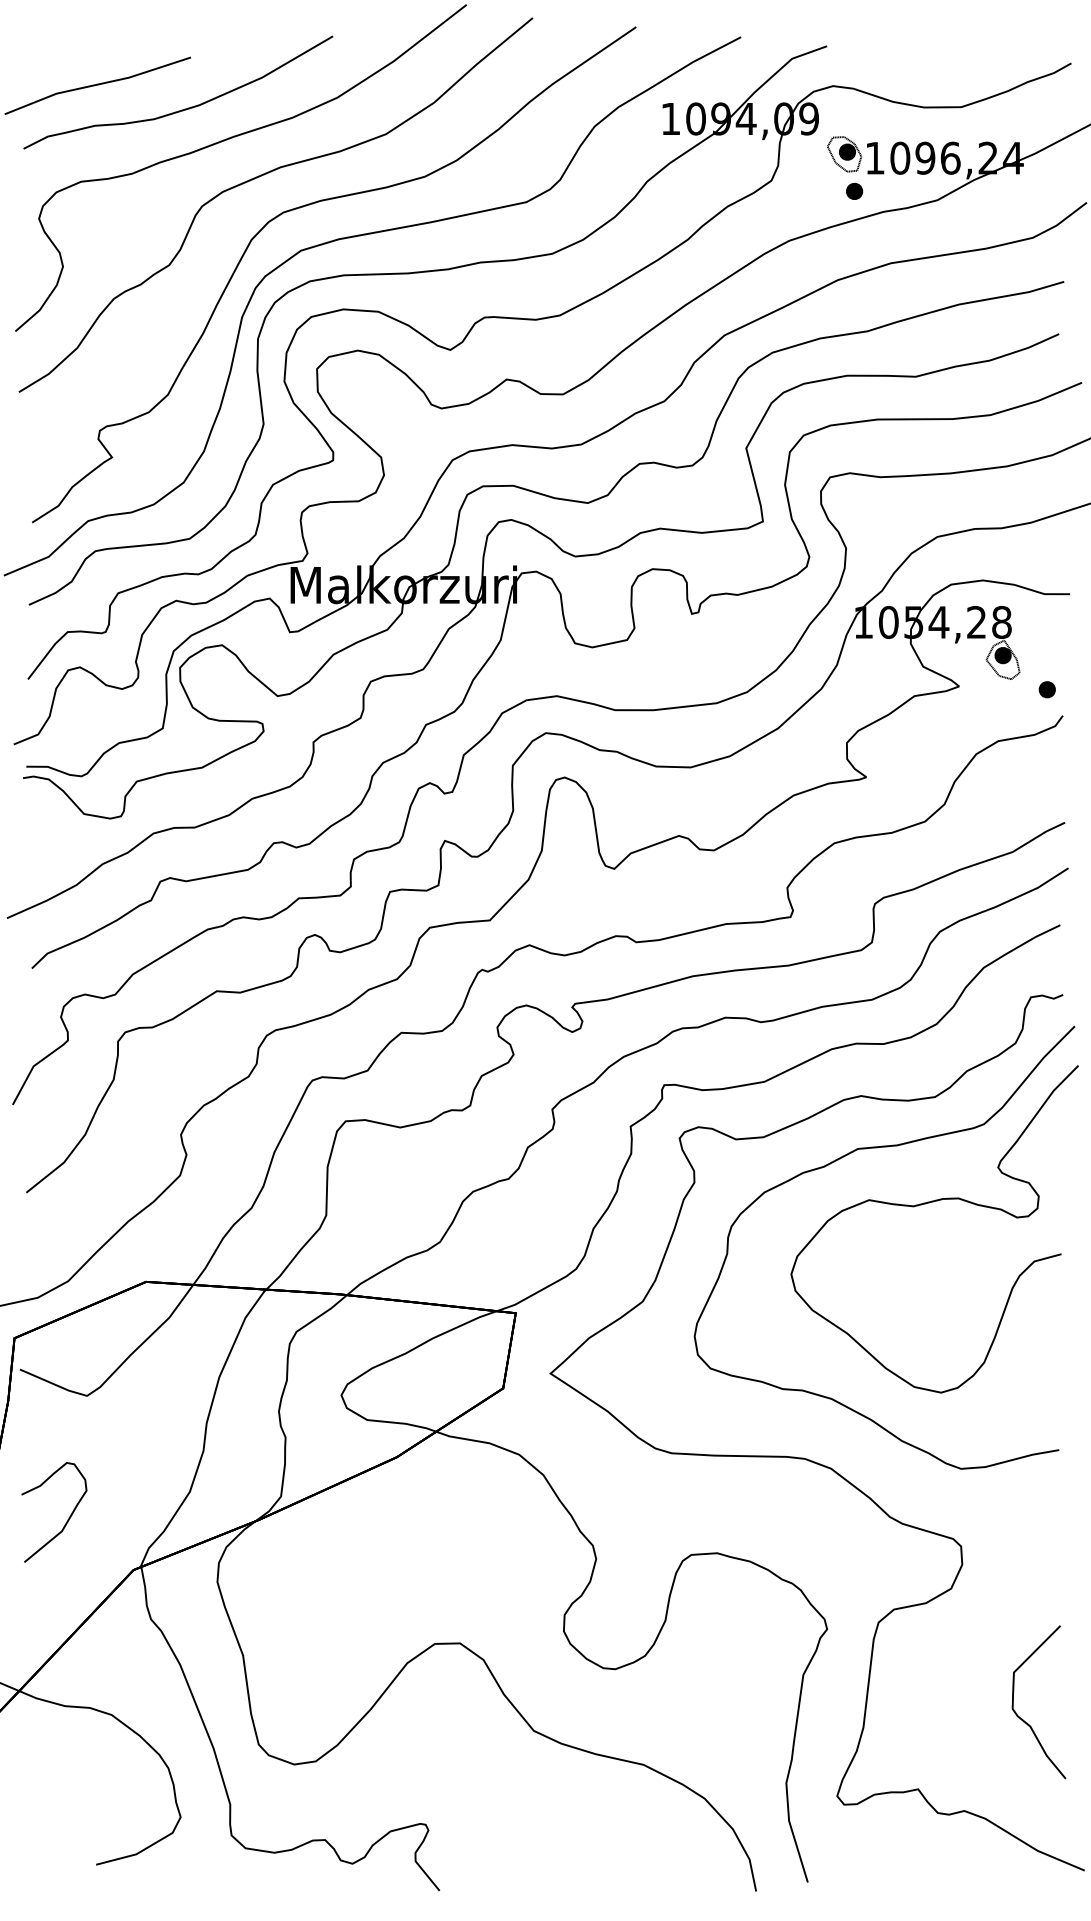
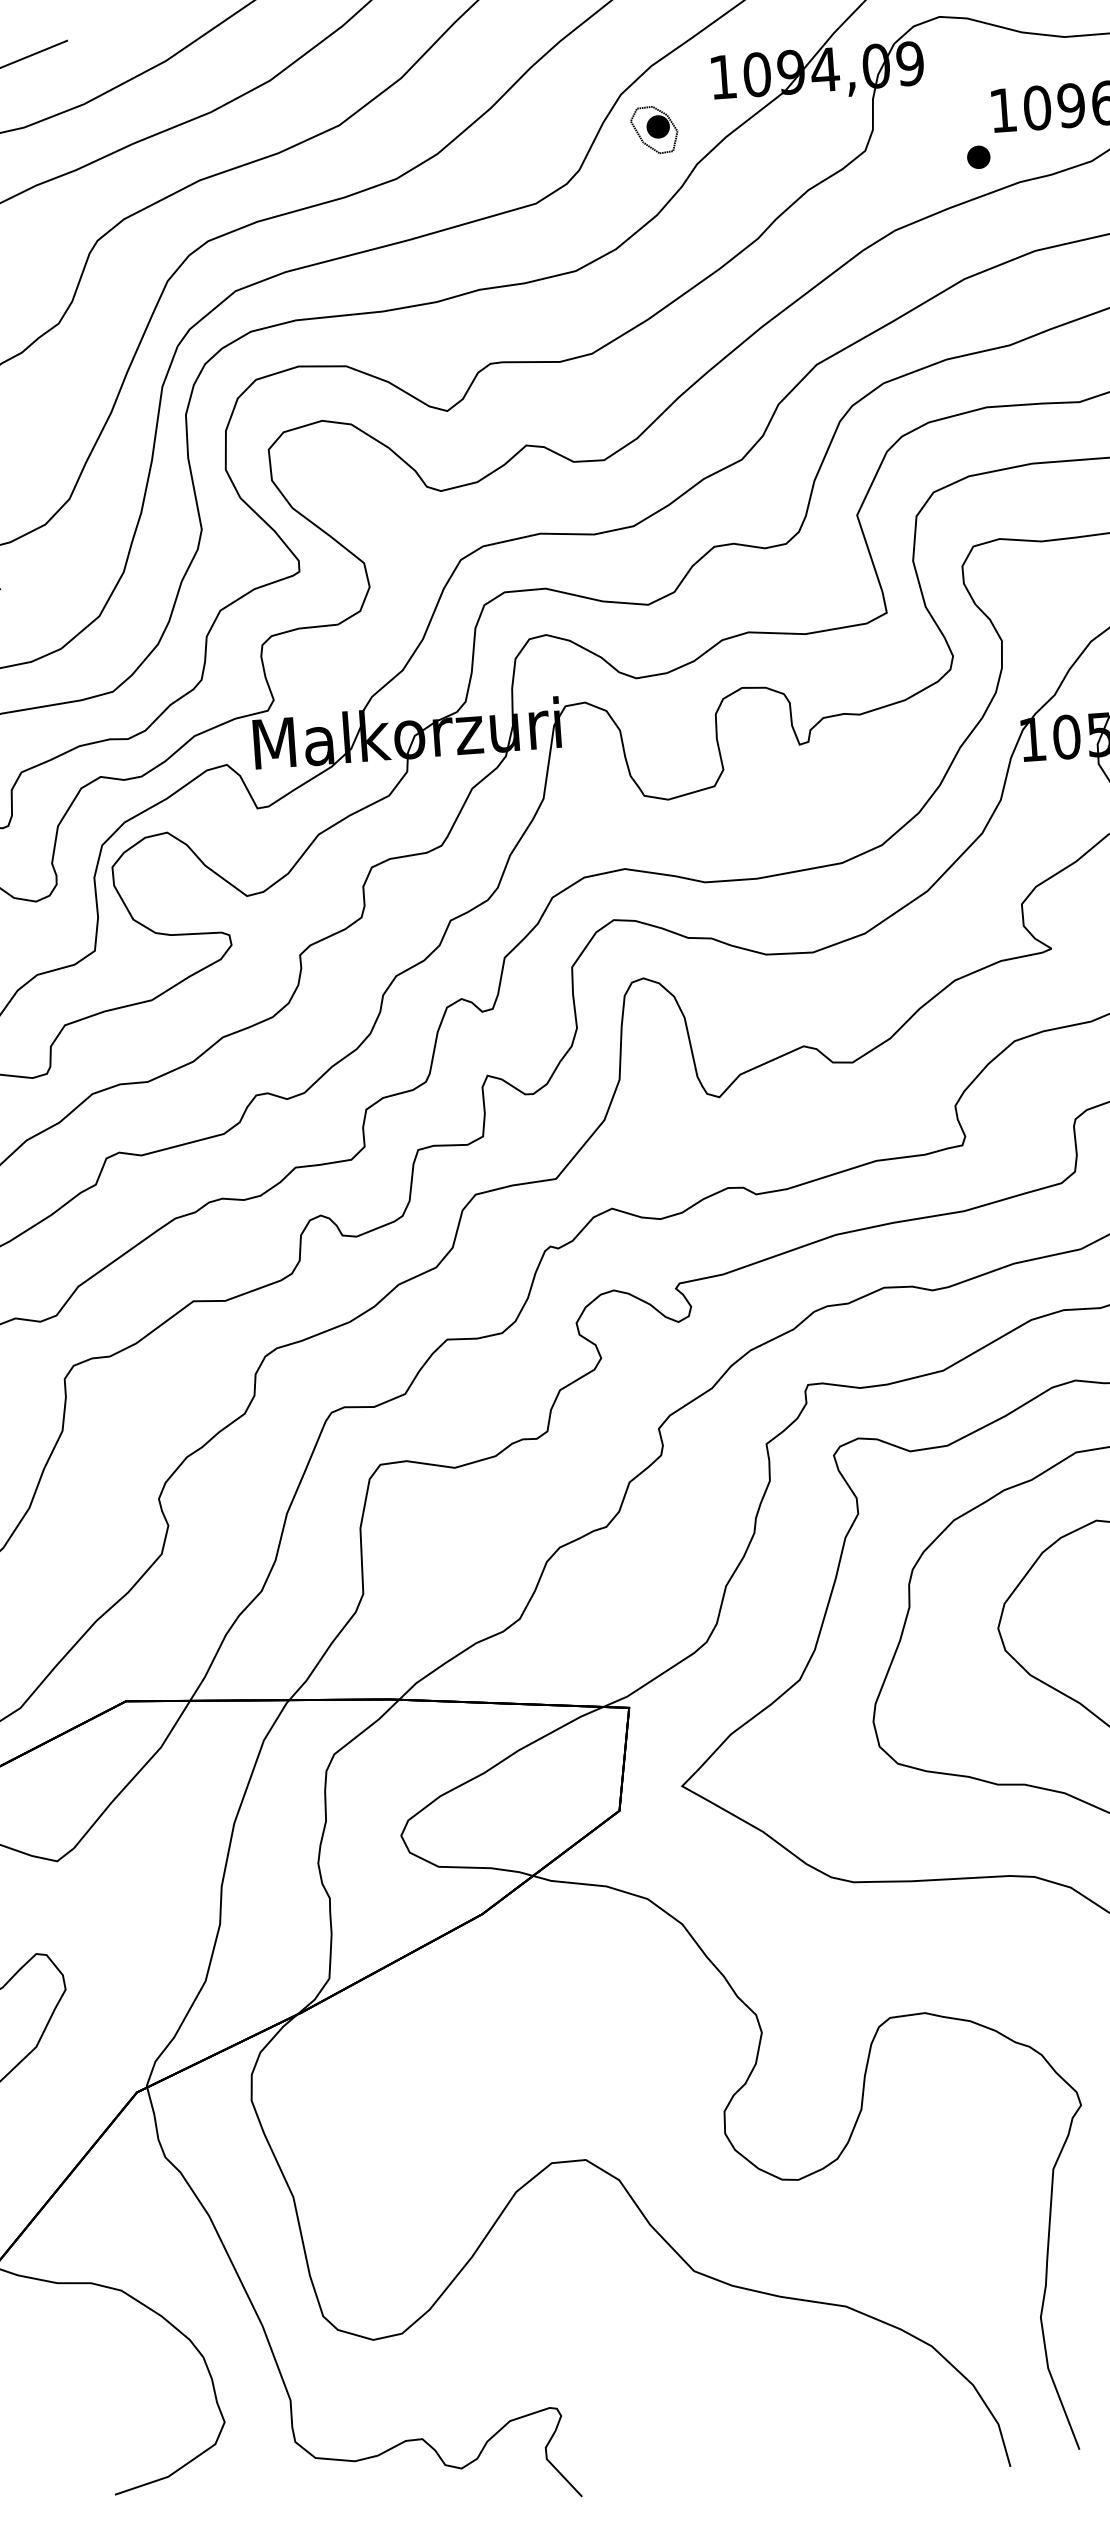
part: (844, 154) -> (654, 130), moved

